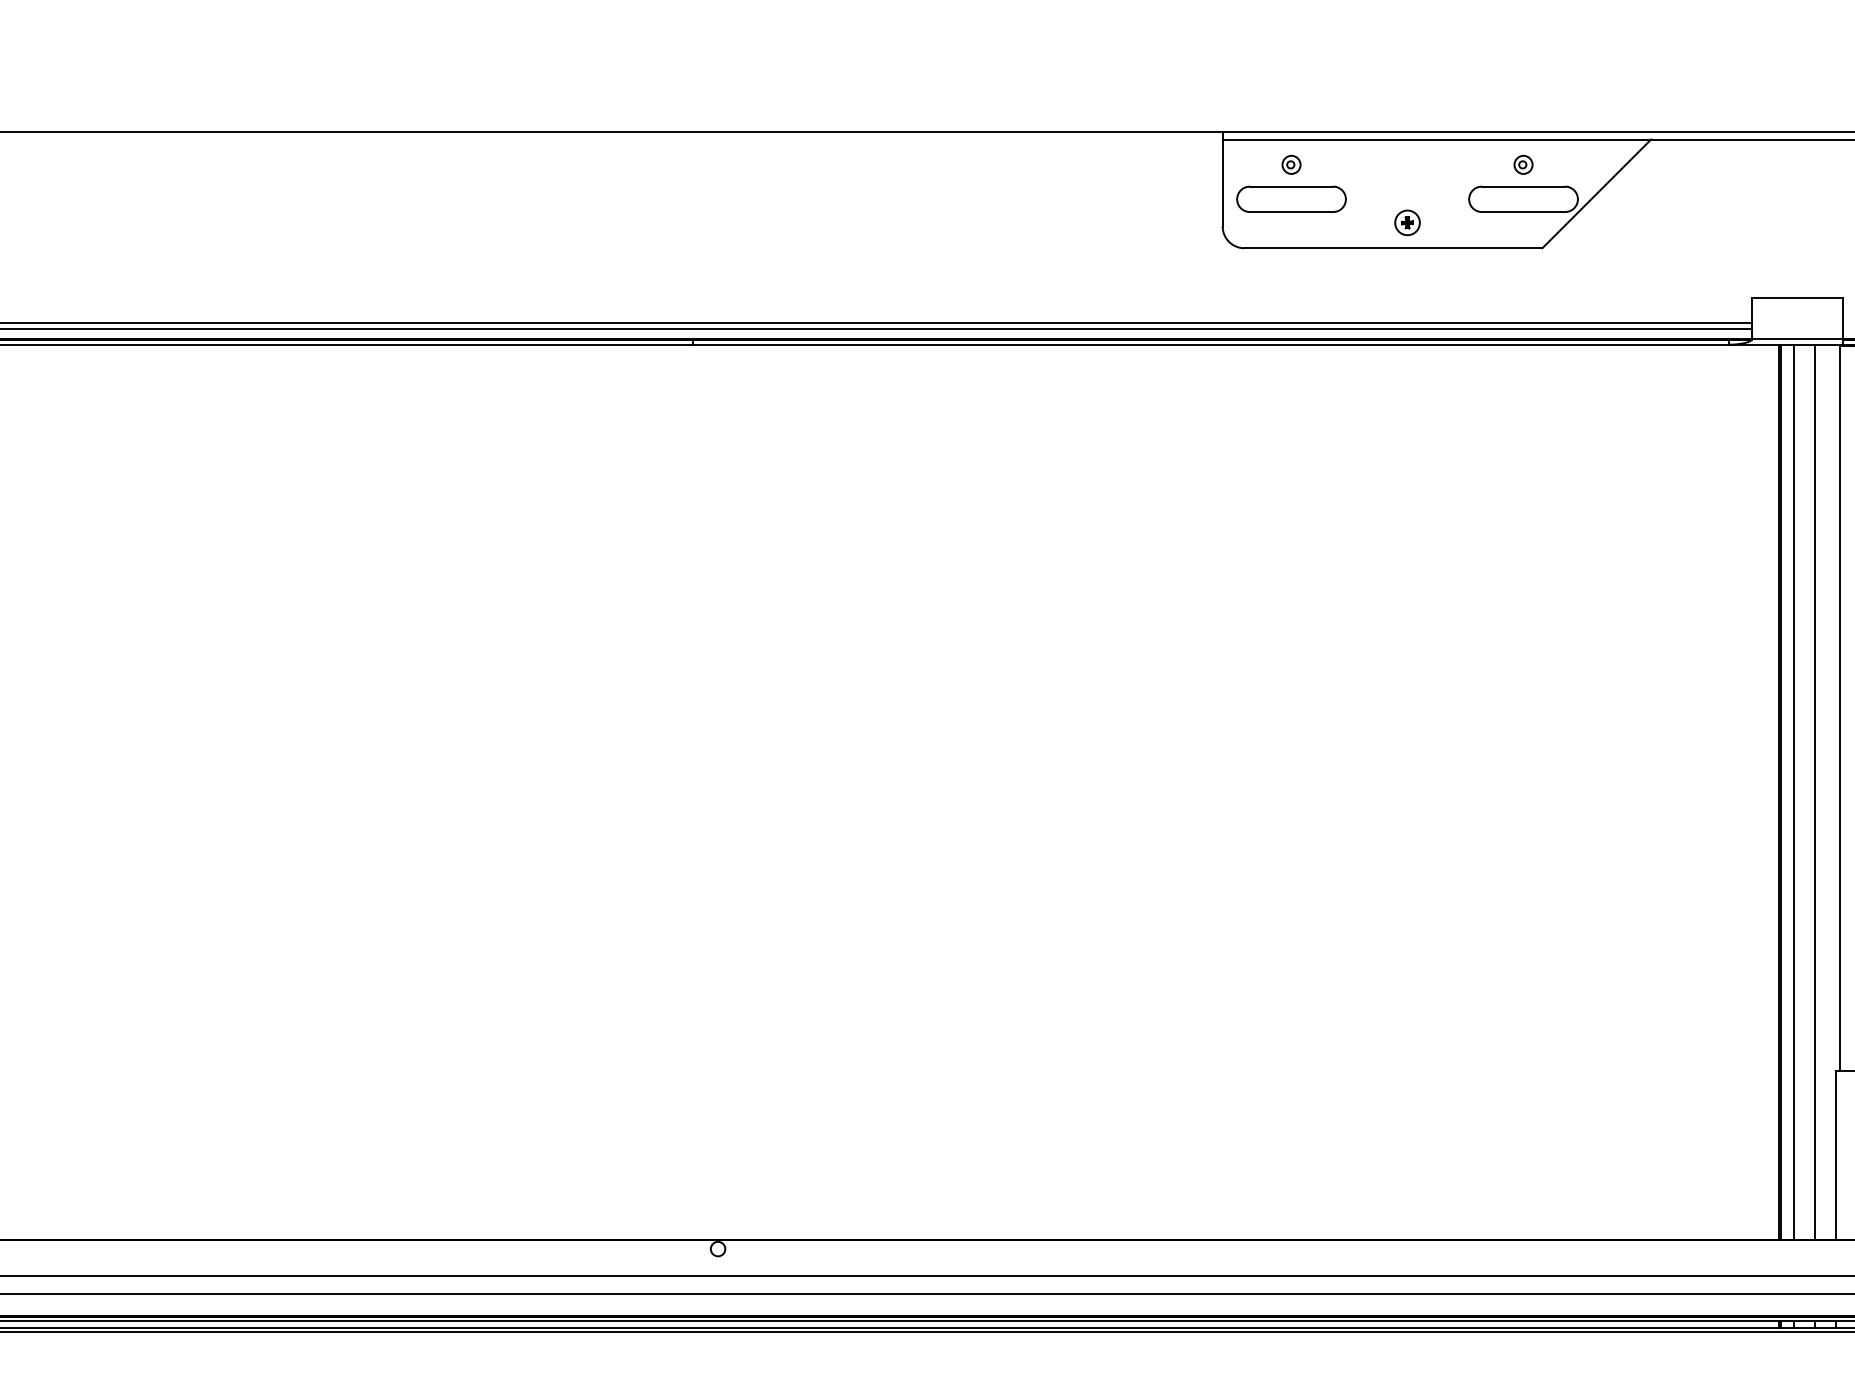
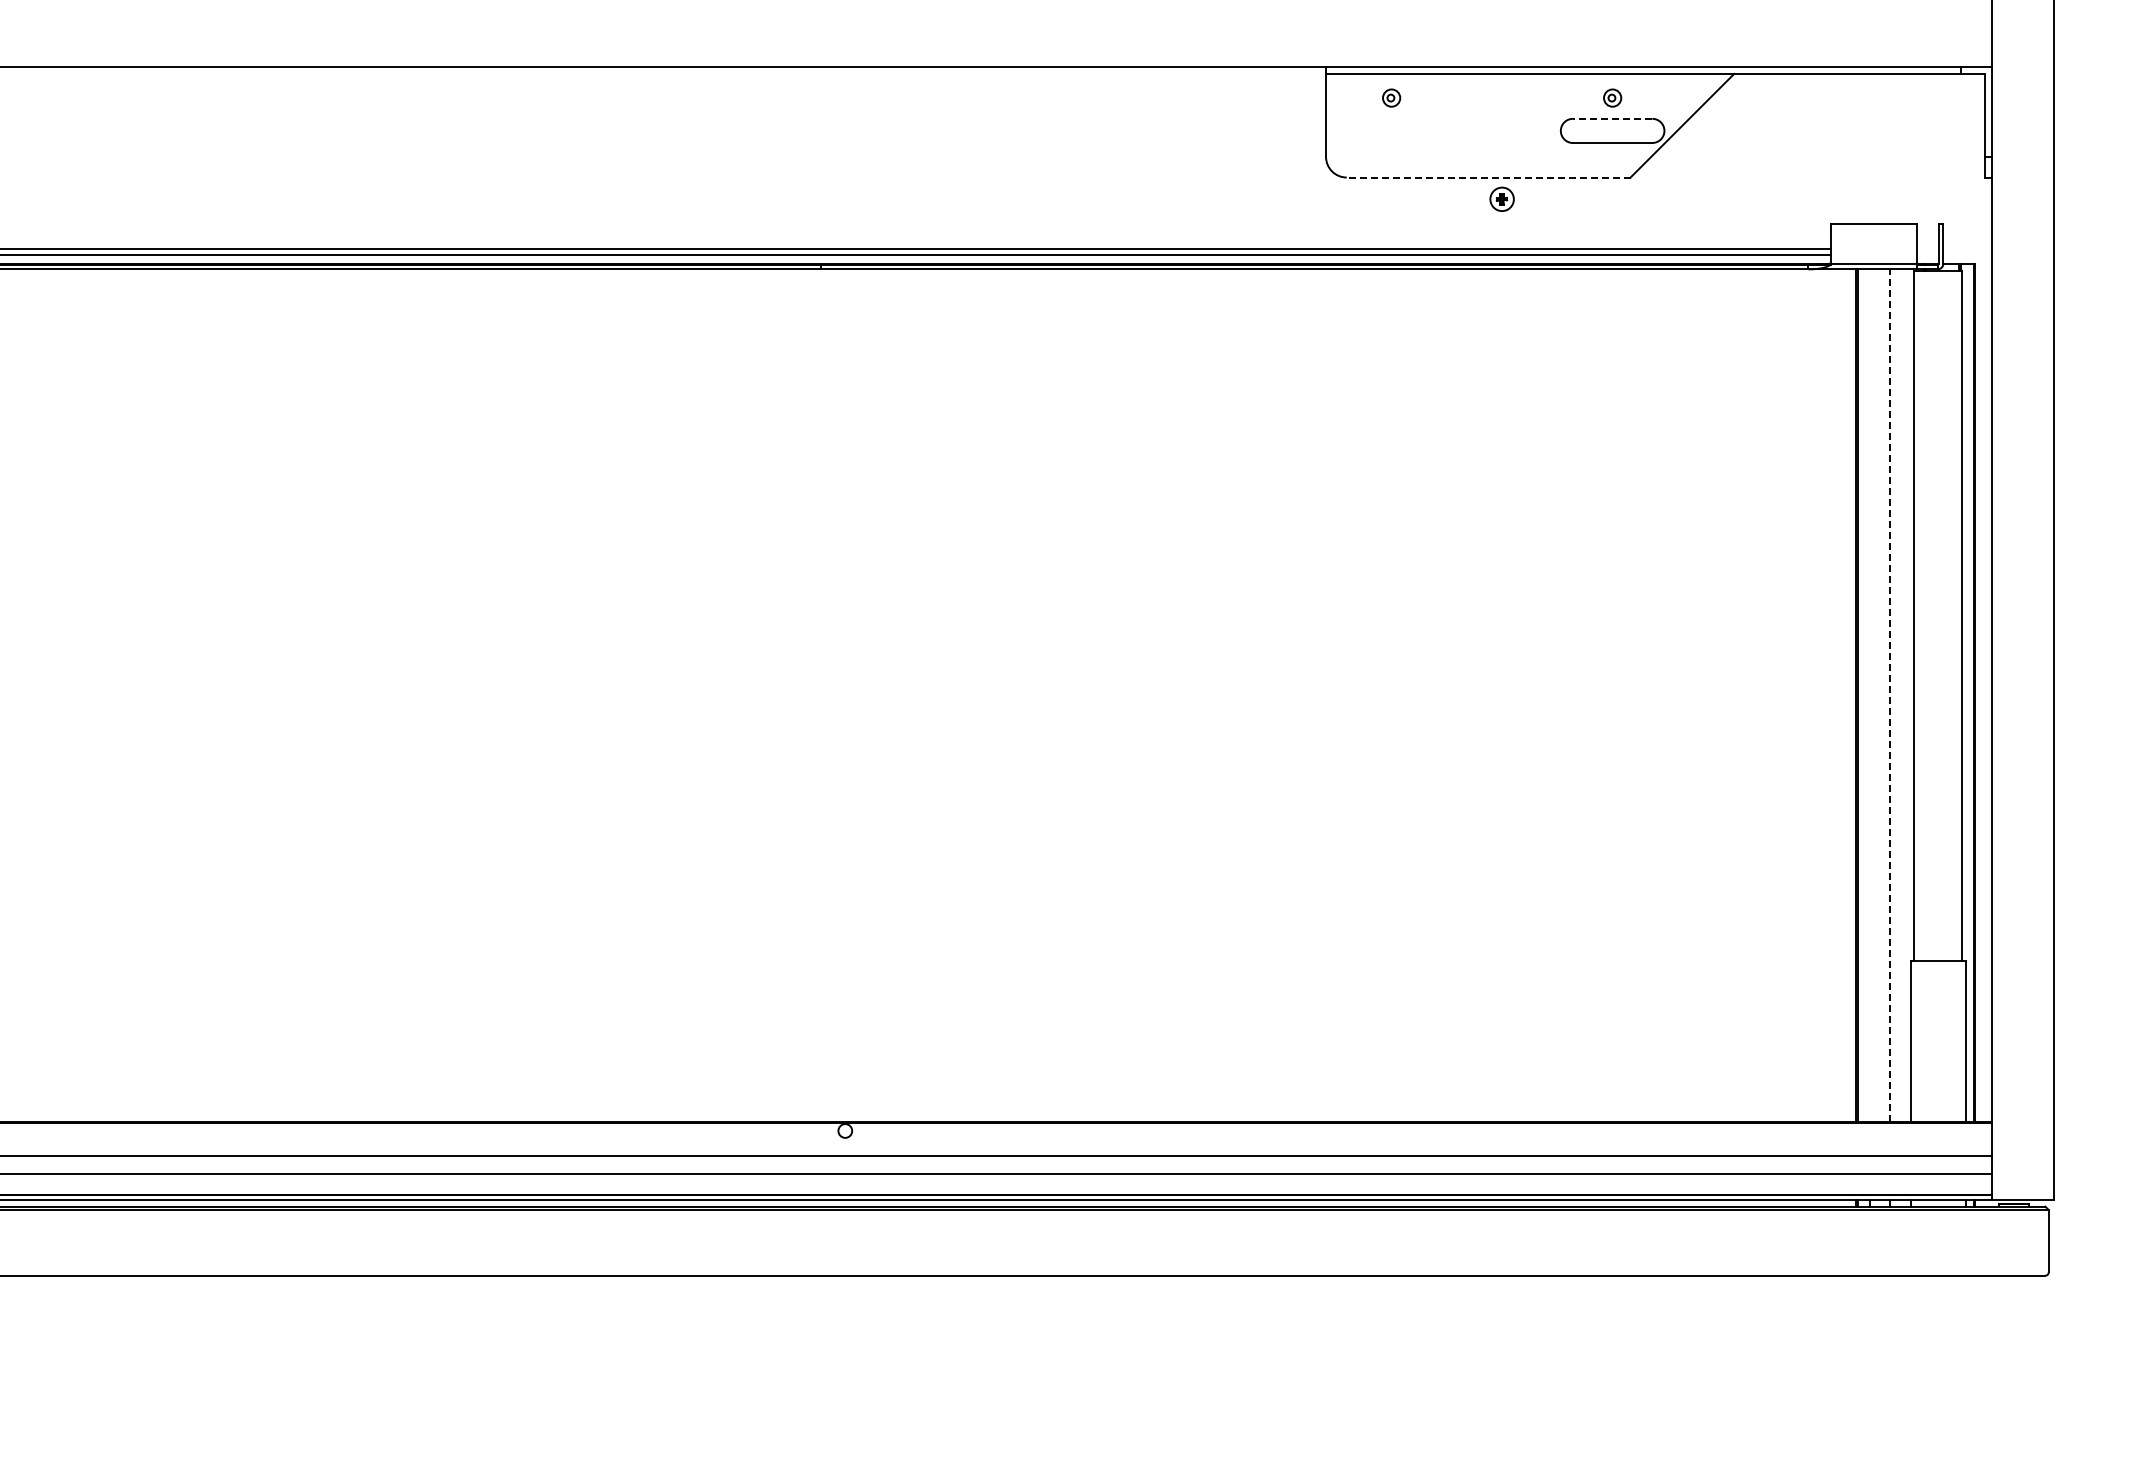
line: (1523, 186) -> (1612, 118), solid -> dashed
part: (1291, 198) -> (1391, 130), removed
part: (1406, 221) -> (1501, 198), moved
line: (1393, 248) -> (1488, 177), solid -> dashed
line: (1793, 791) -> (1869, 695), removed
line: (1814, 791) -> (1889, 695), solid -> dashed

